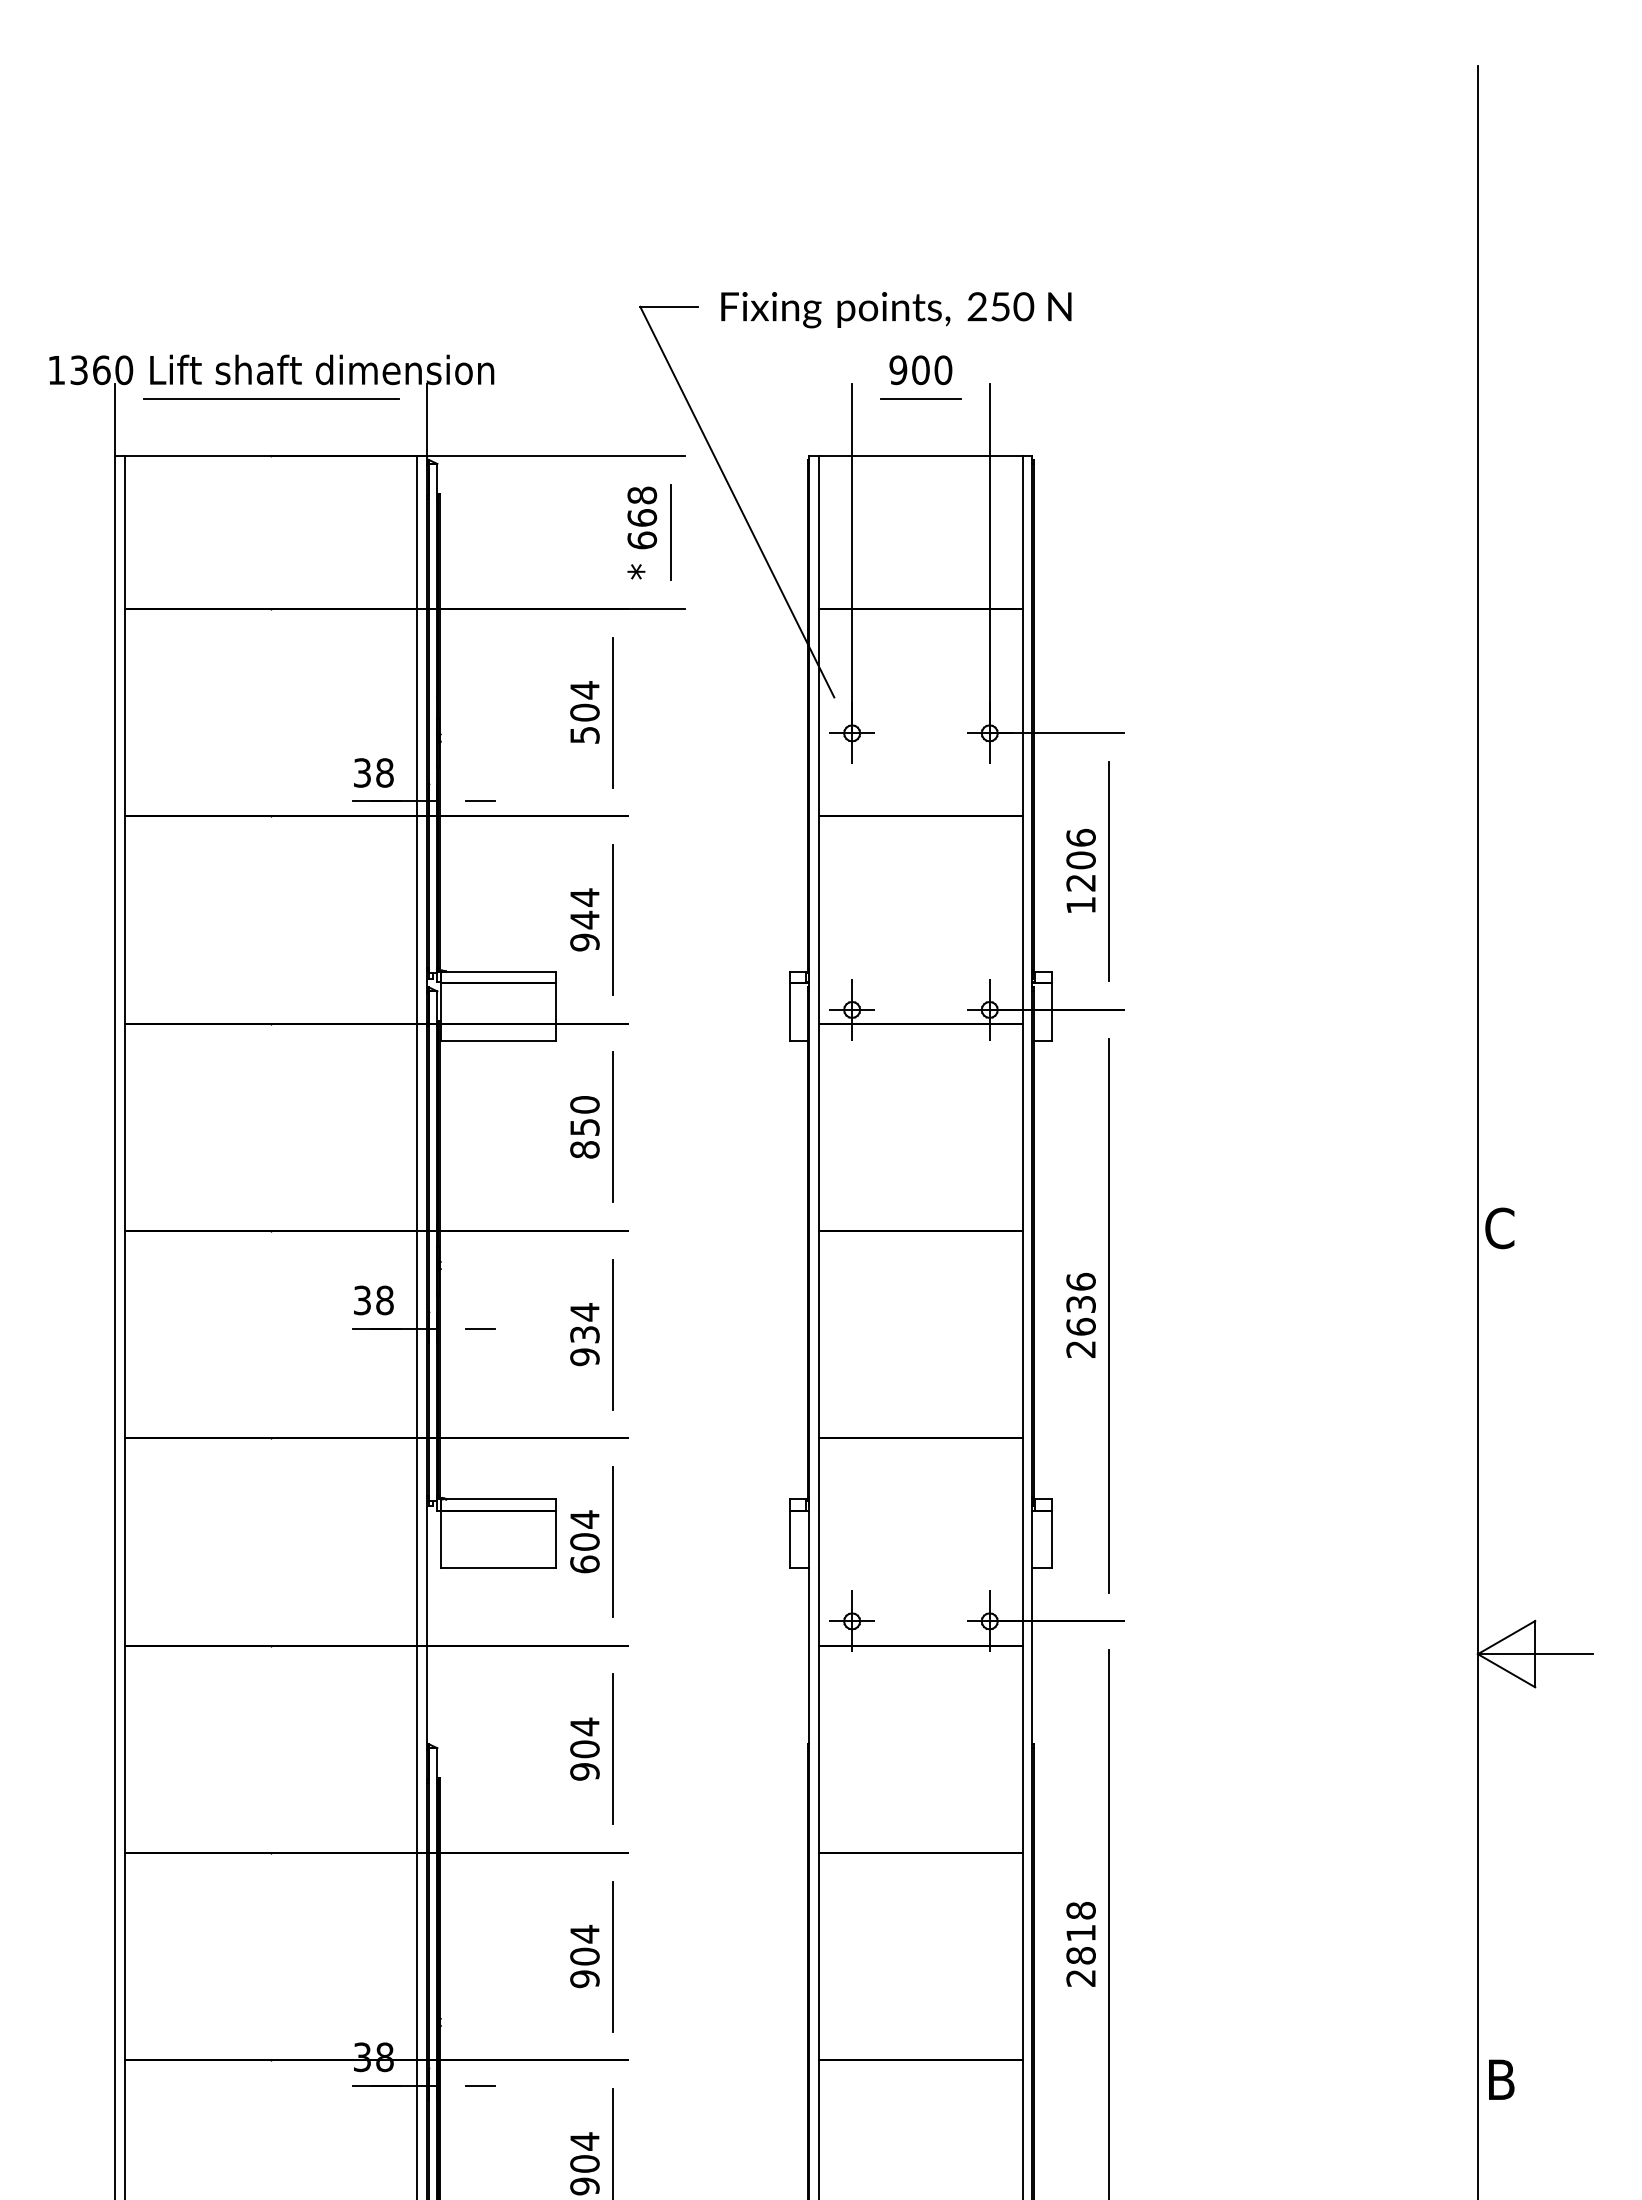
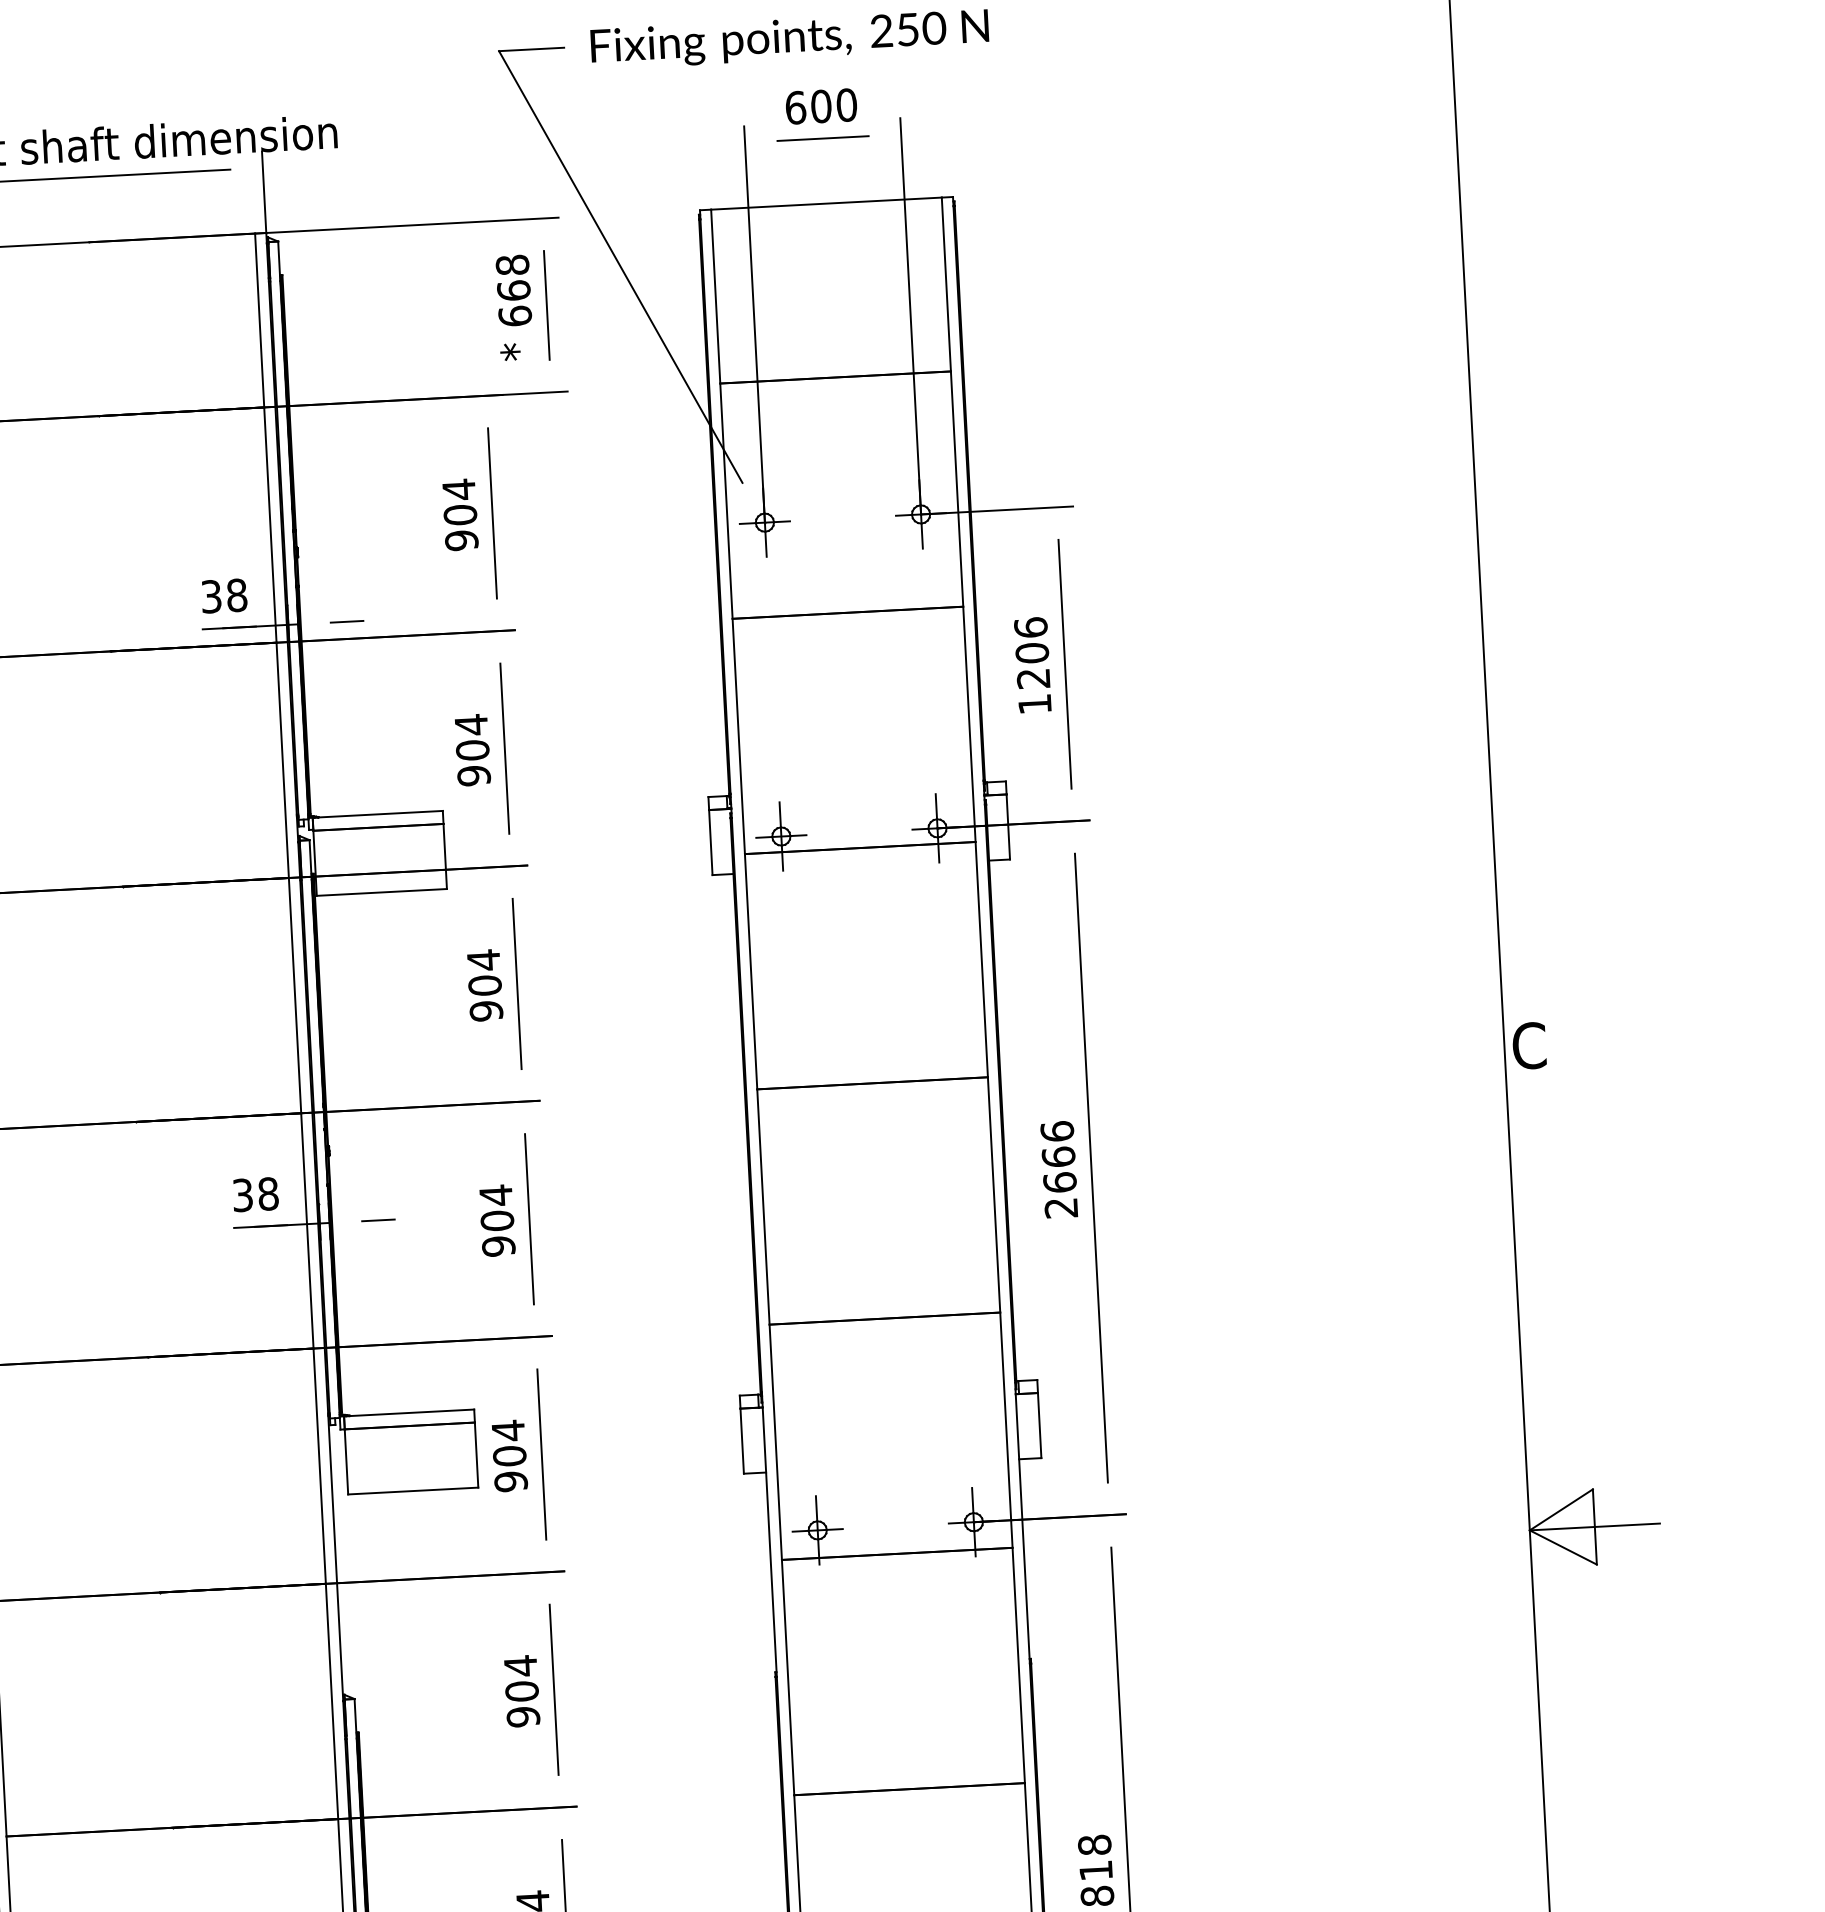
text: (898, 370) -> (795, 108), 900 -> 600
text: (584, 735) -> (461, 540), 504 -> 904
text: (584, 919) -> (472, 749), 944 -> 904
text: (584, 1126) -> (484, 984), 850 -> 904
text: (1080, 1304) -> (1058, 1157), 2636 -> 2666
text: (584, 1334) -> (496, 1220), 934 -> 904
text: (584, 1564) -> (510, 1481), 604 -> 904

